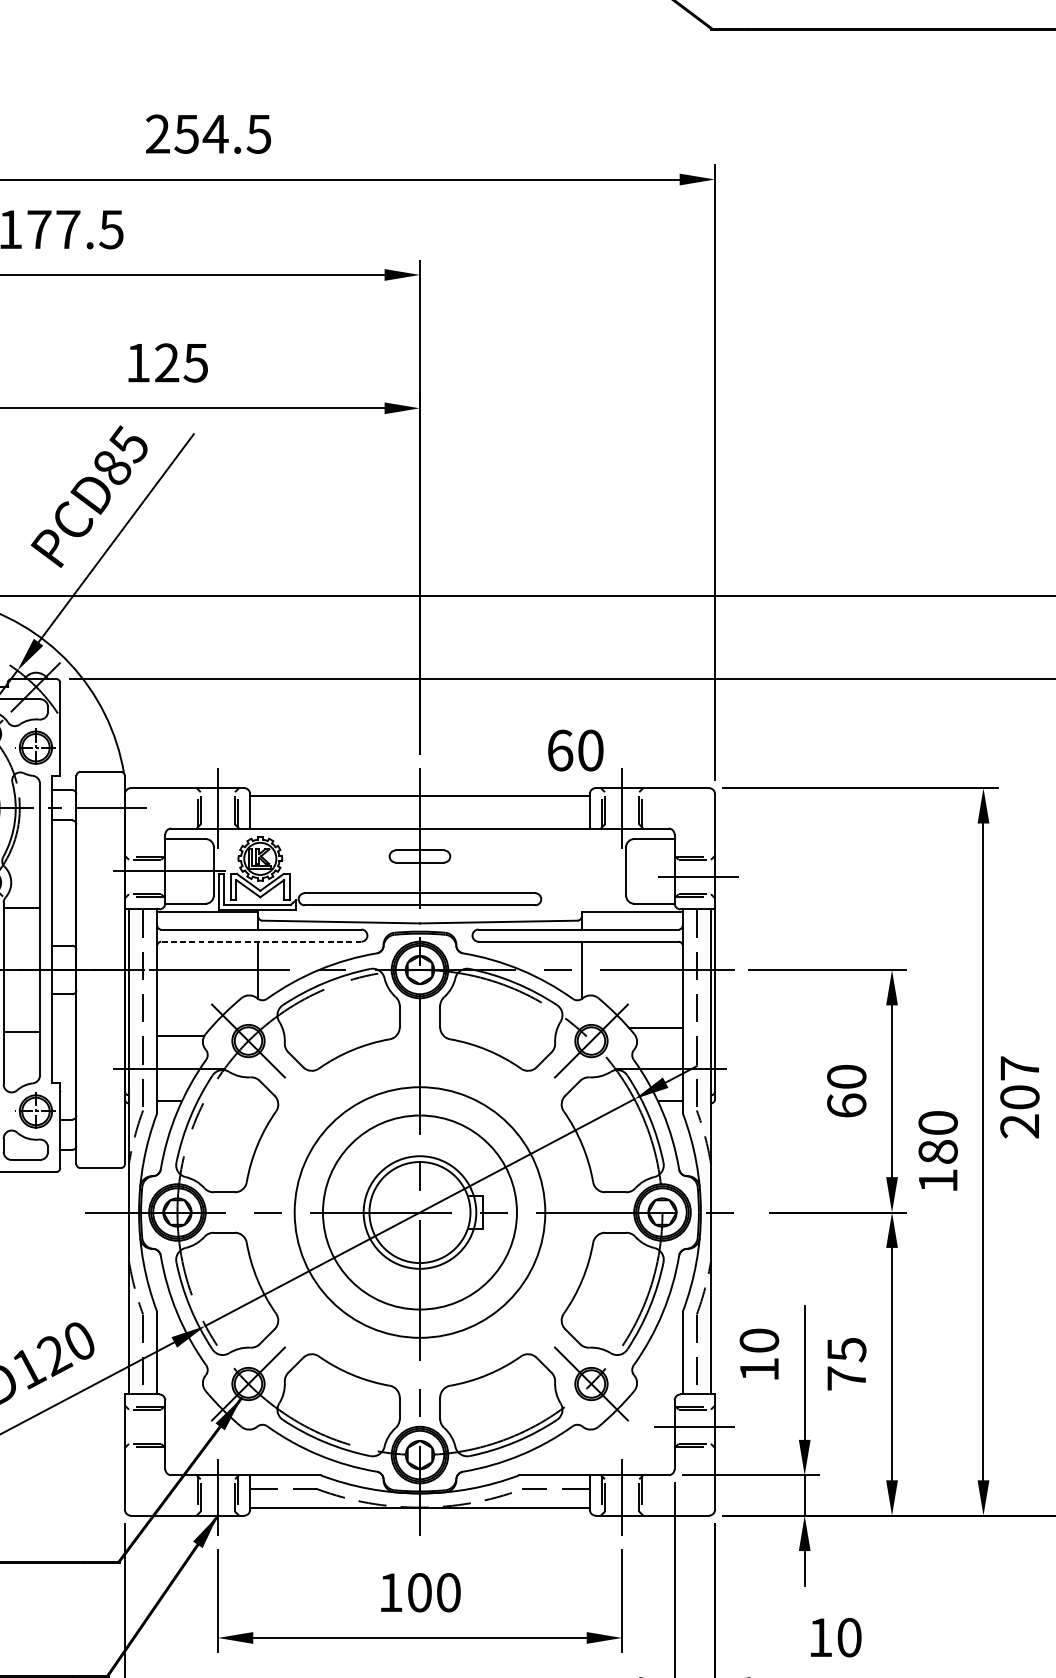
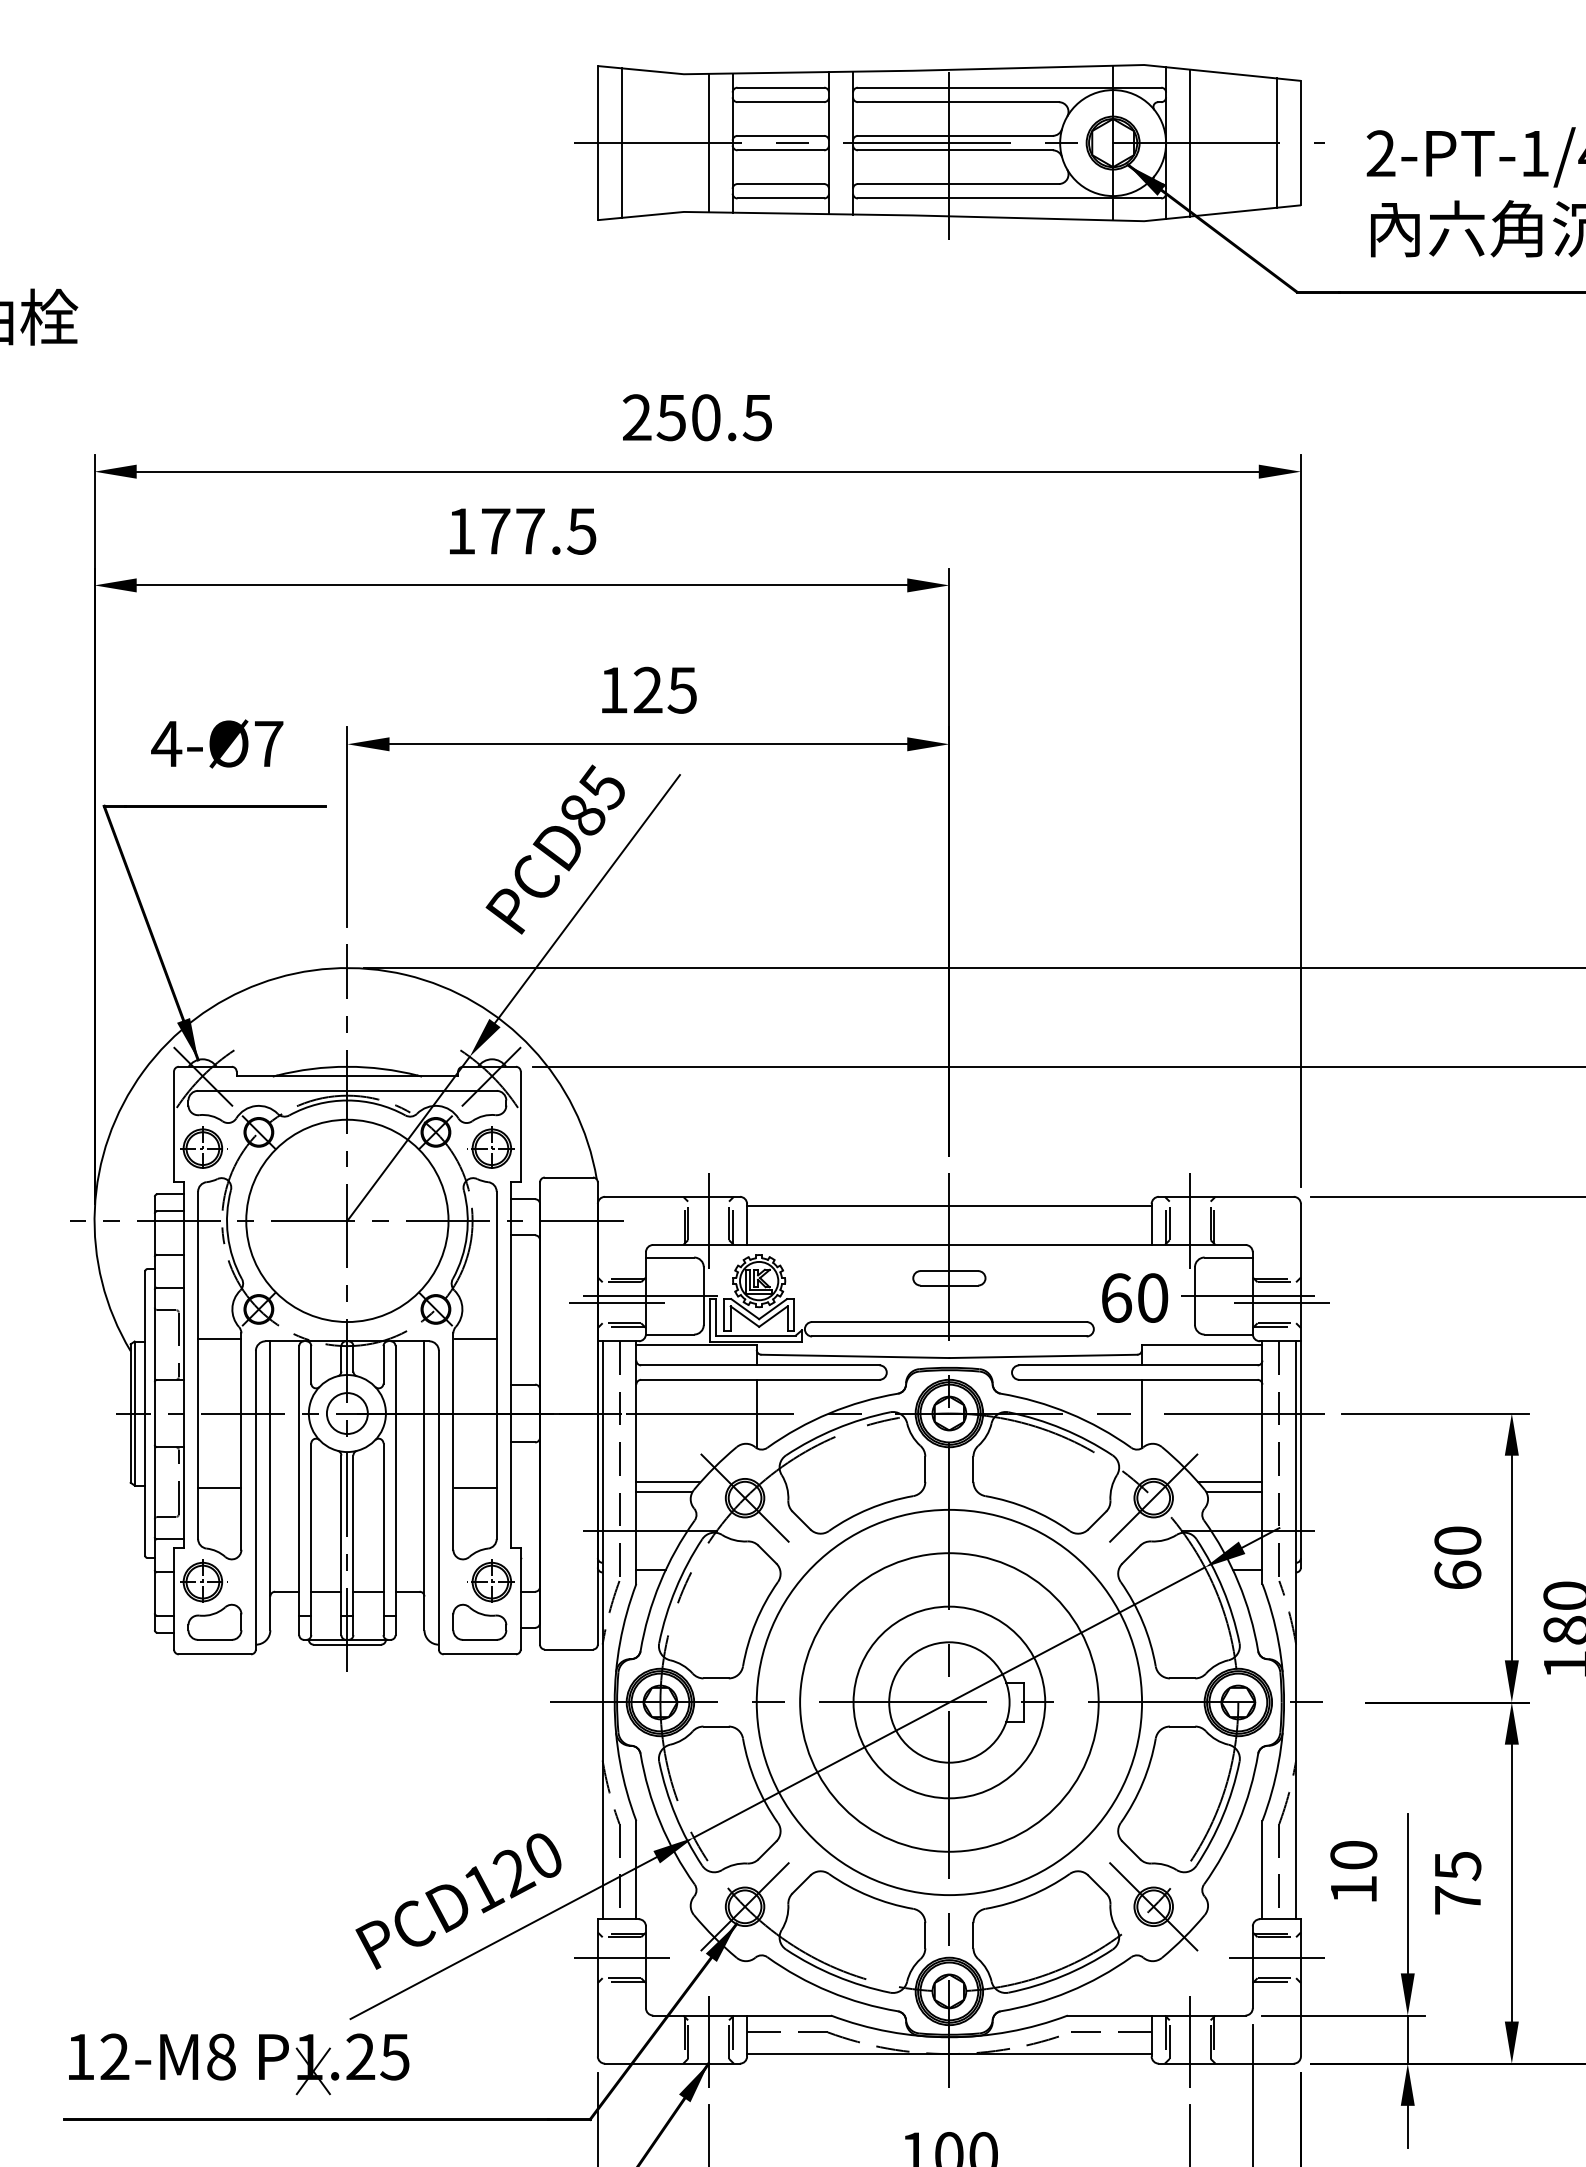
text: (215, 134) -> (705, 417), 254.5 -> 250.5
text: (576, 750) -> (1135, 1297), moved
line: (670, 871) -> (1247, 1296), added
line: (140, 876) -> (616, 1302), added
line: (260, 941) -> (759, 1379), dashed -> solid
line: (184, 1027) -> (668, 1482), added
line: (659, 1036) -> (1234, 1492), added
circle: (420, 1212) -> (949, 1702), size x1.43
circle: (420, 1212) -> (949, 1702), size x1.67
line: (144, 1426) -> (621, 1957), added

